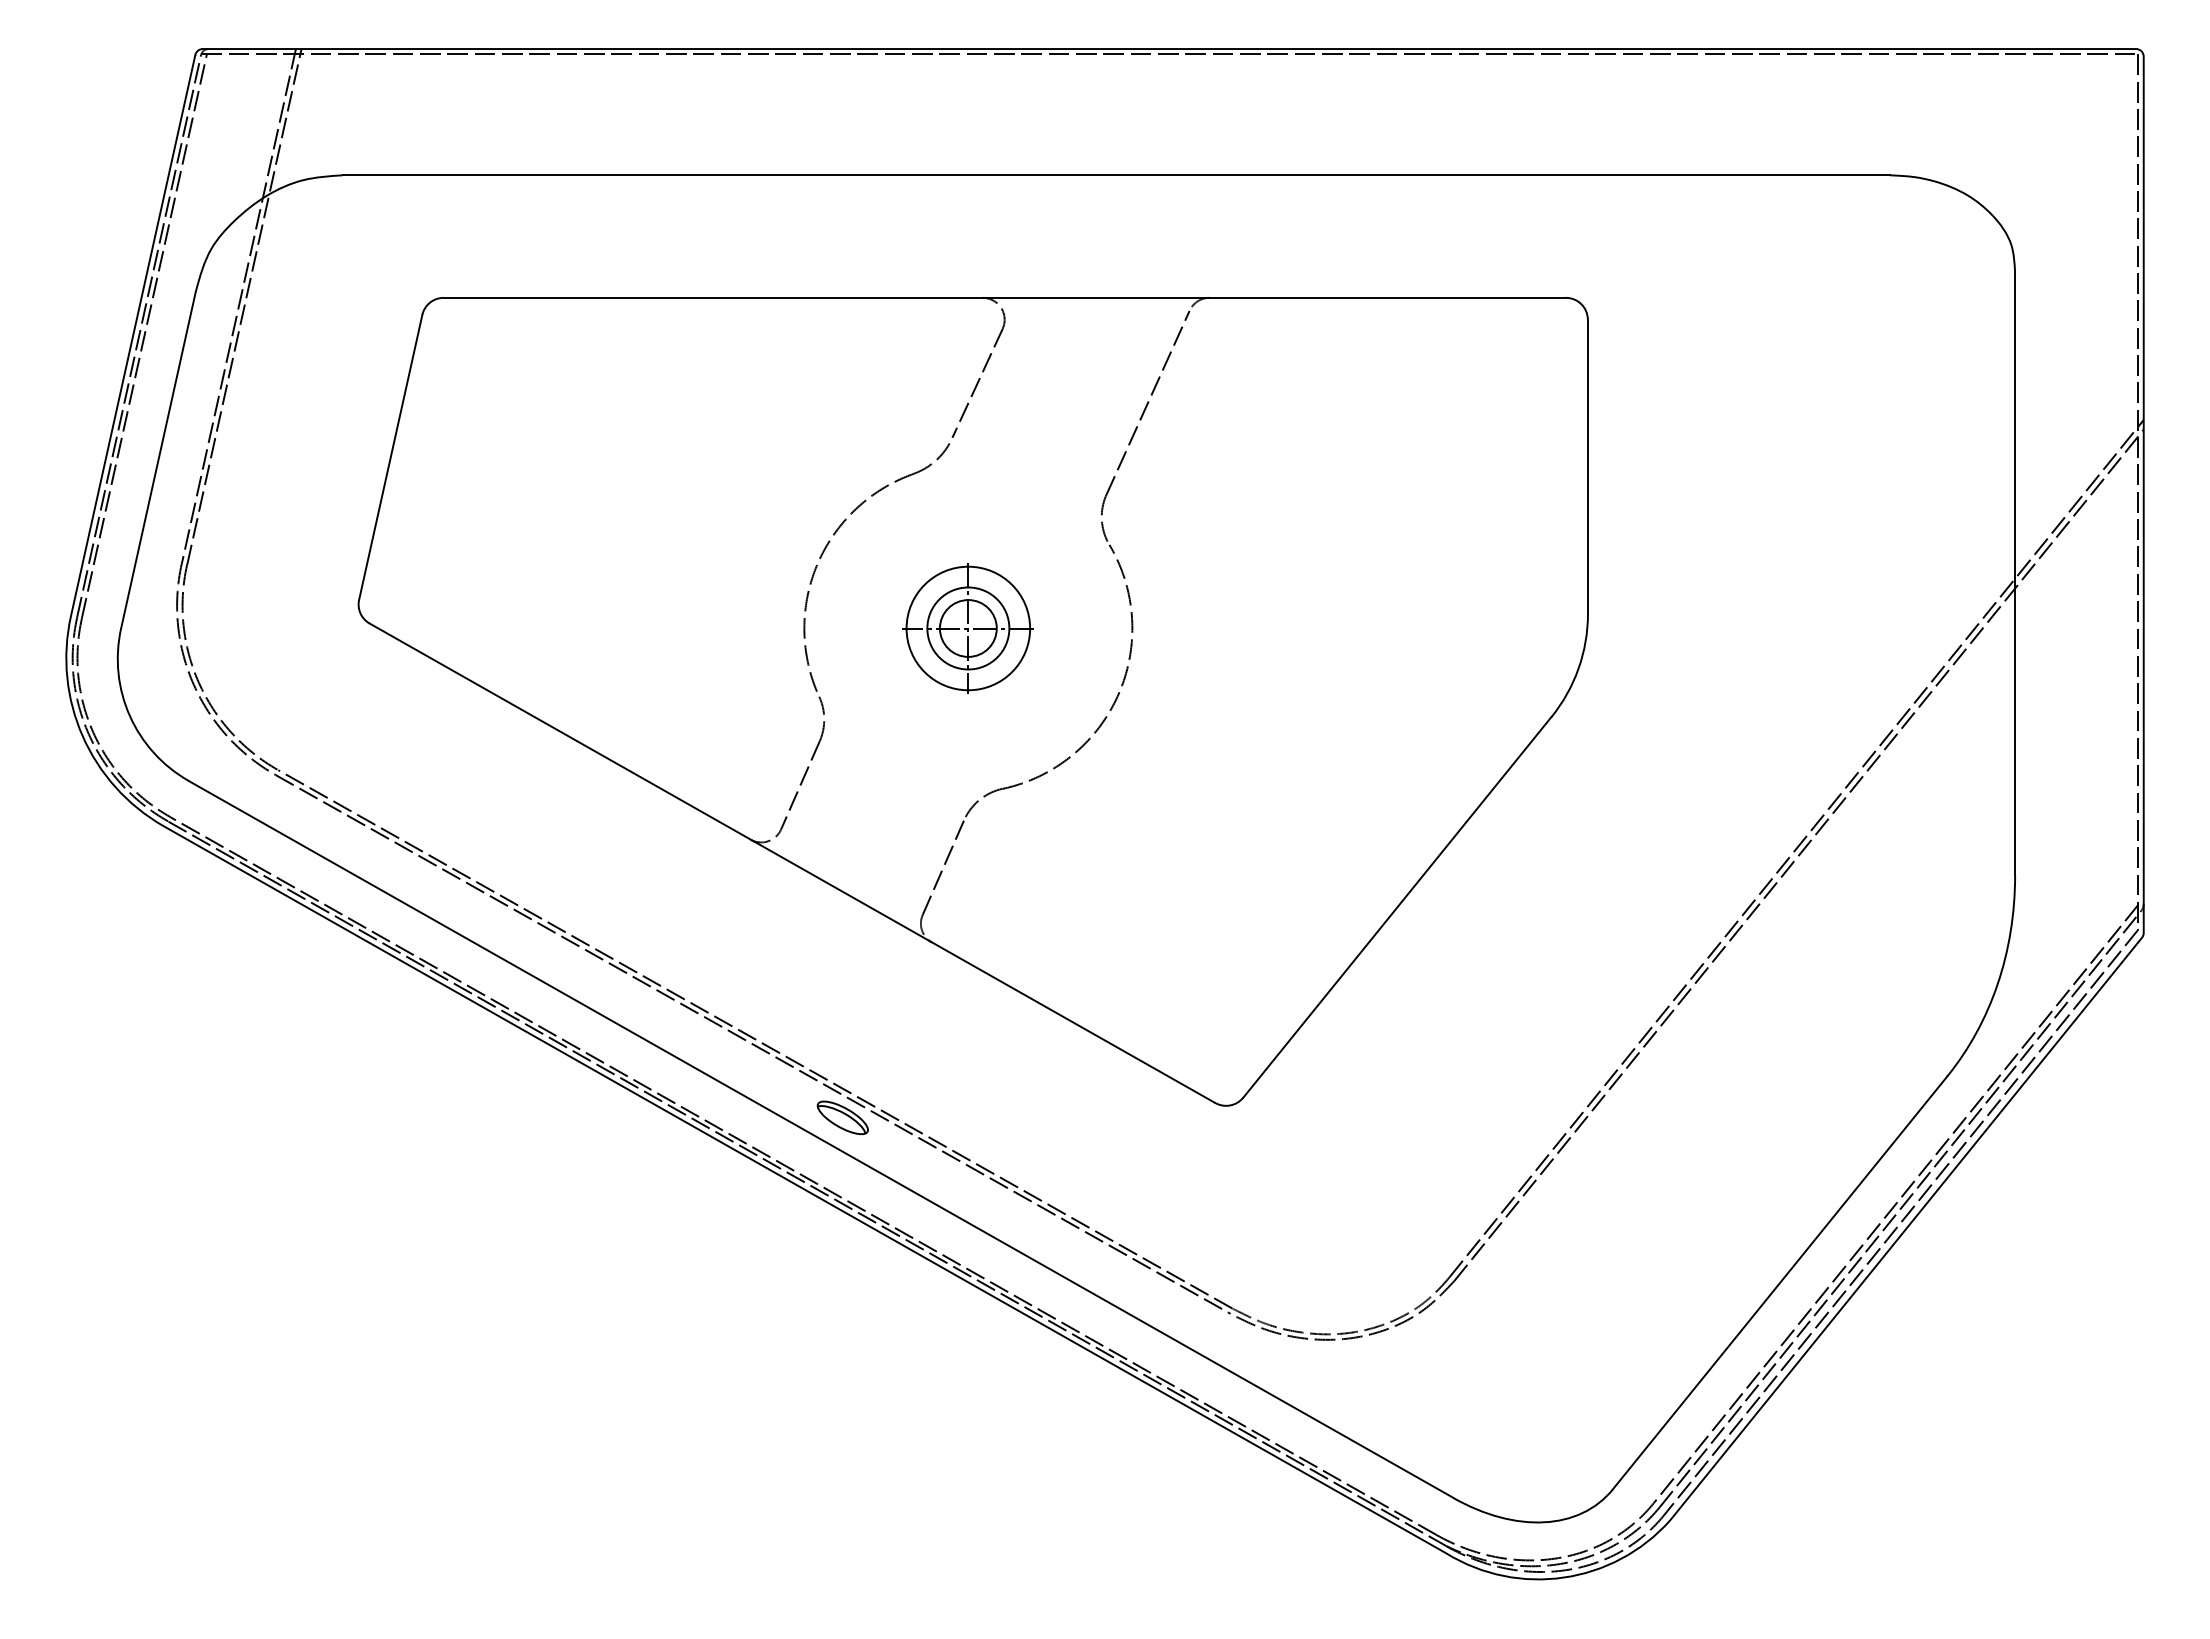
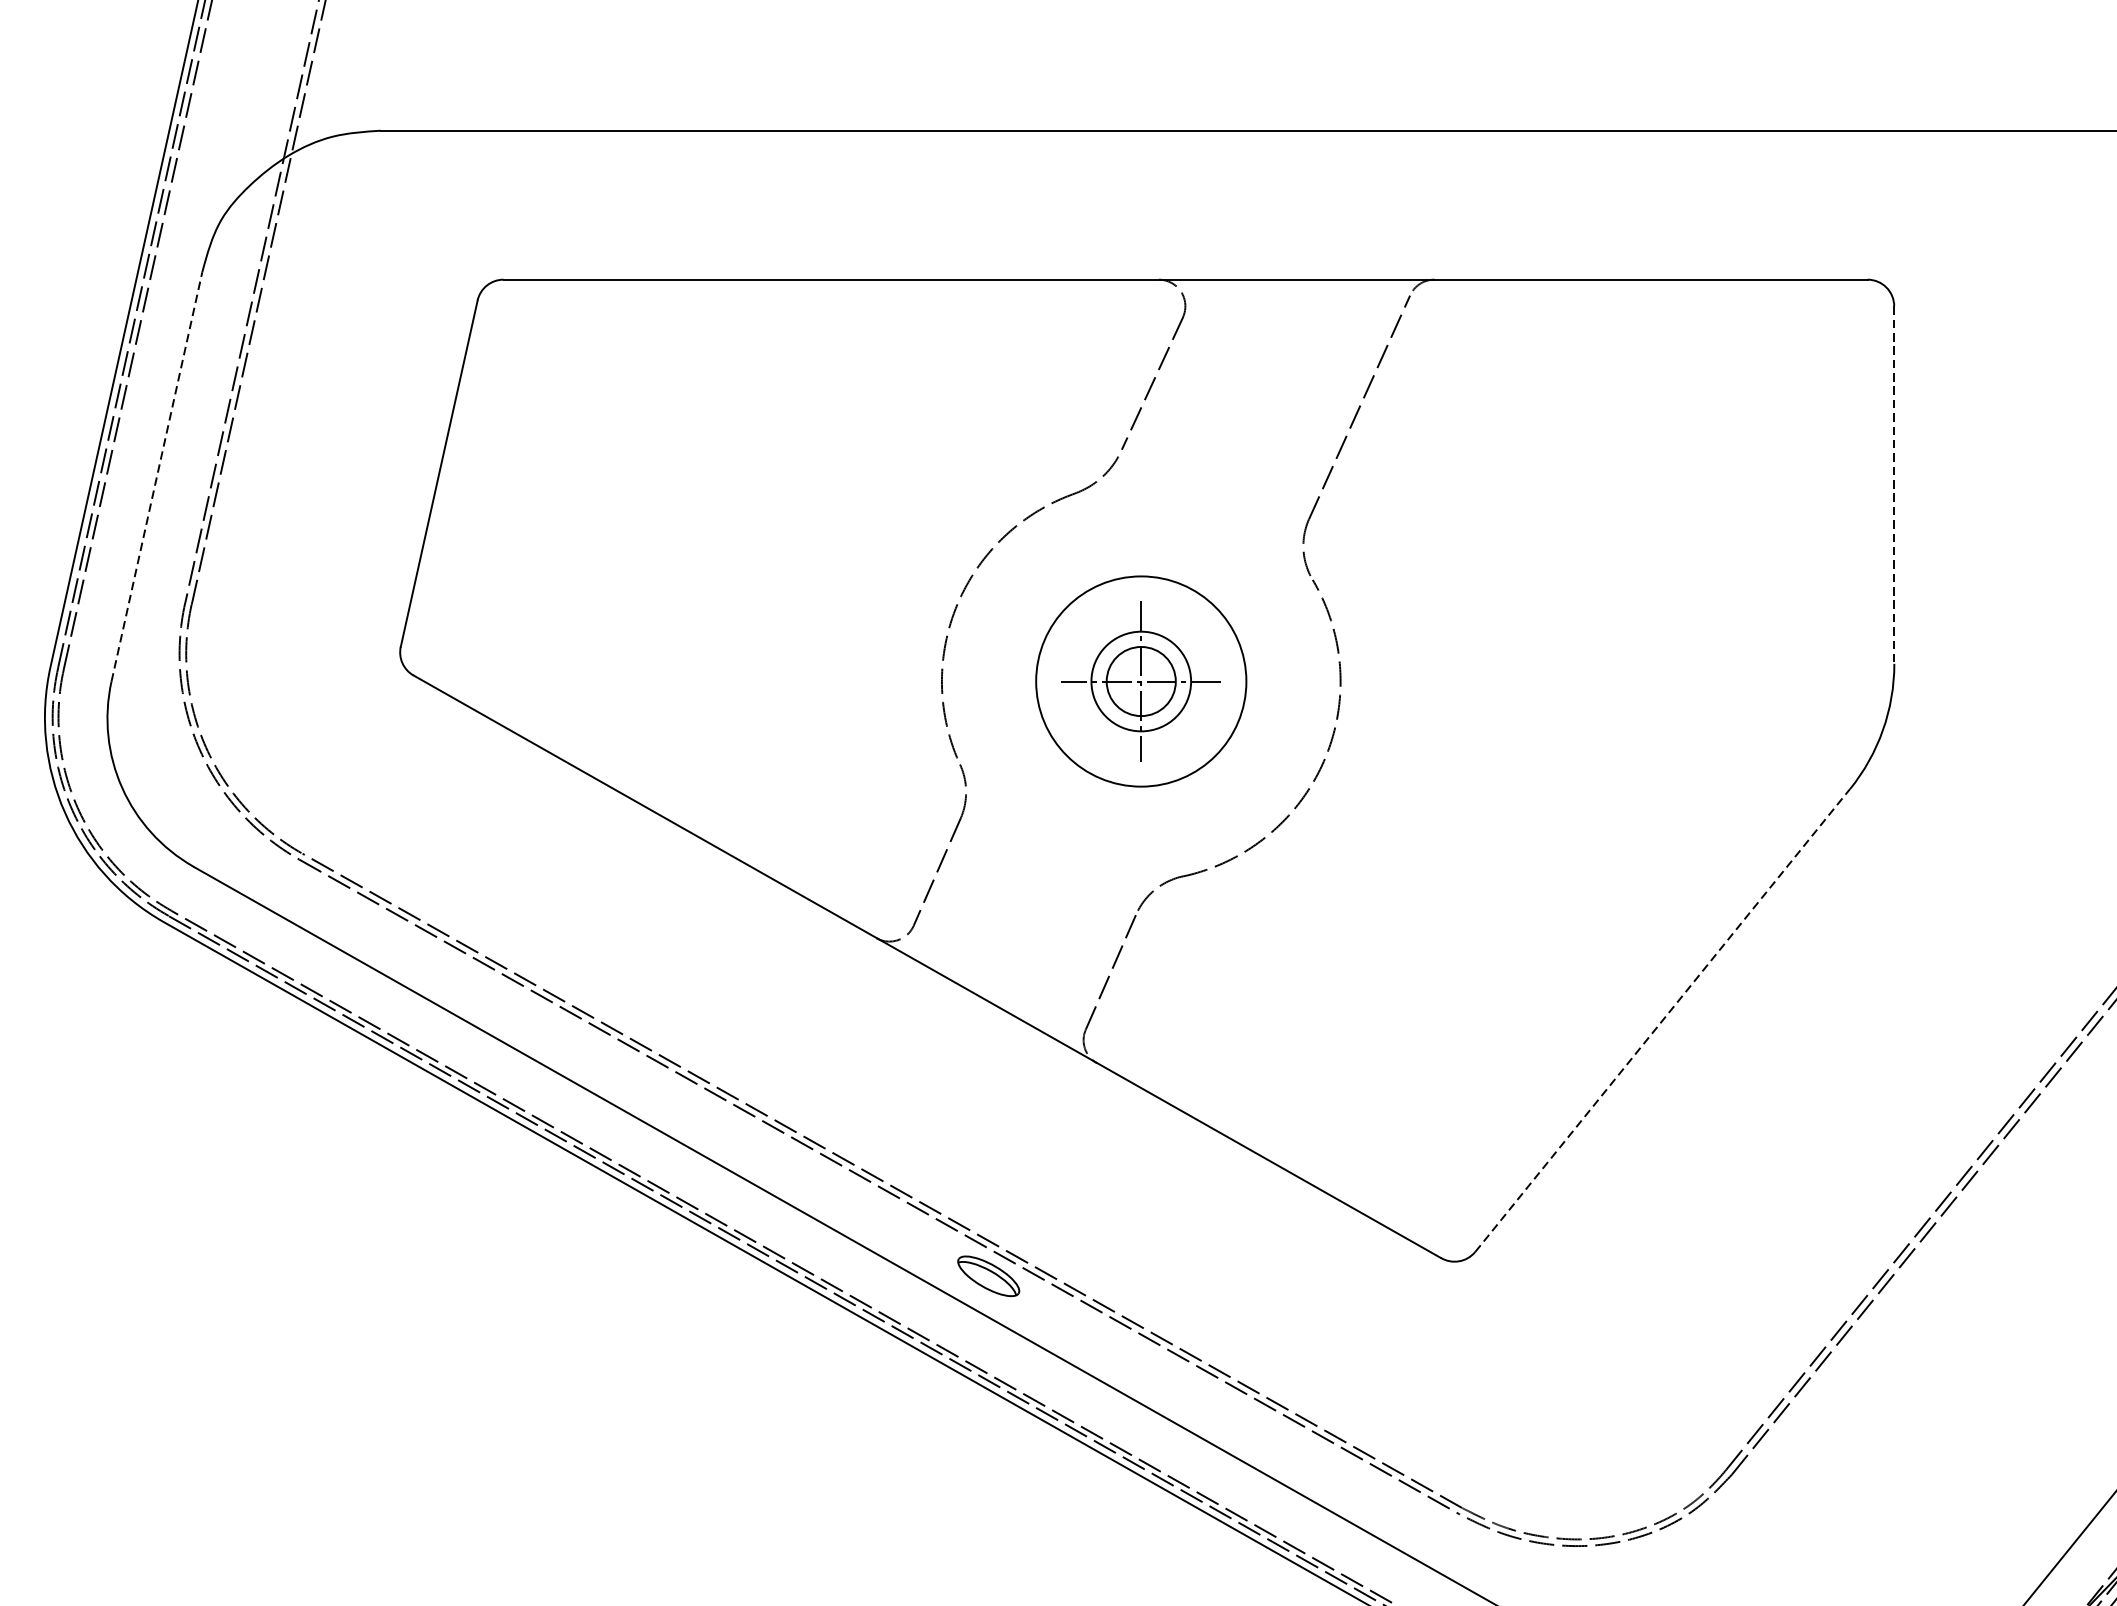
line: (158, 459) -> (156, 476), solid -> dashed
line: (1587, 467) -> (1893, 485), solid -> dashed
circle: (968, 628) -> (1141, 681), size x1.4
line: (1397, 907) -> (1662, 1020), solid -> dashed

